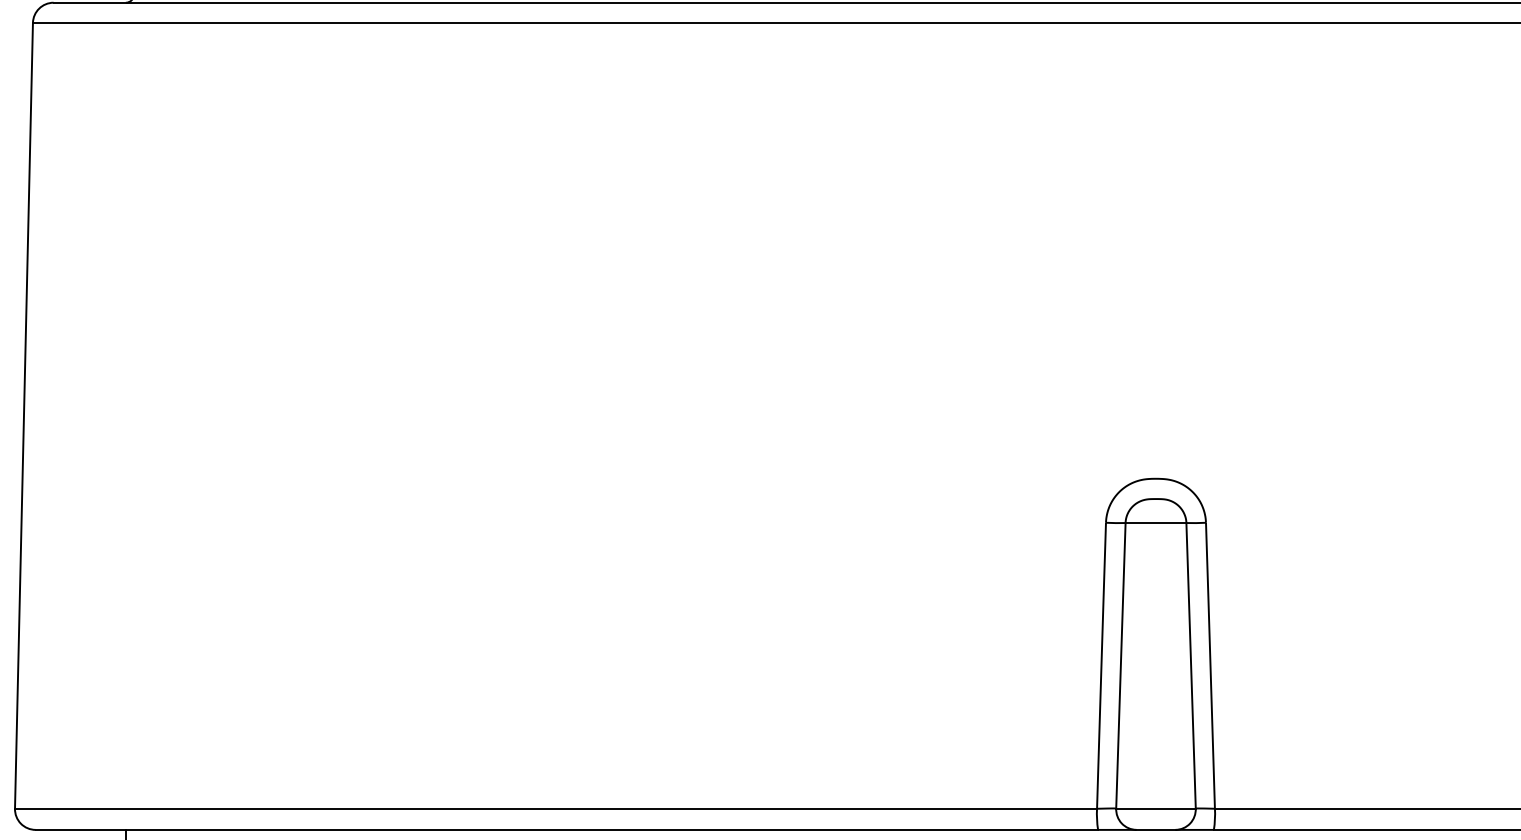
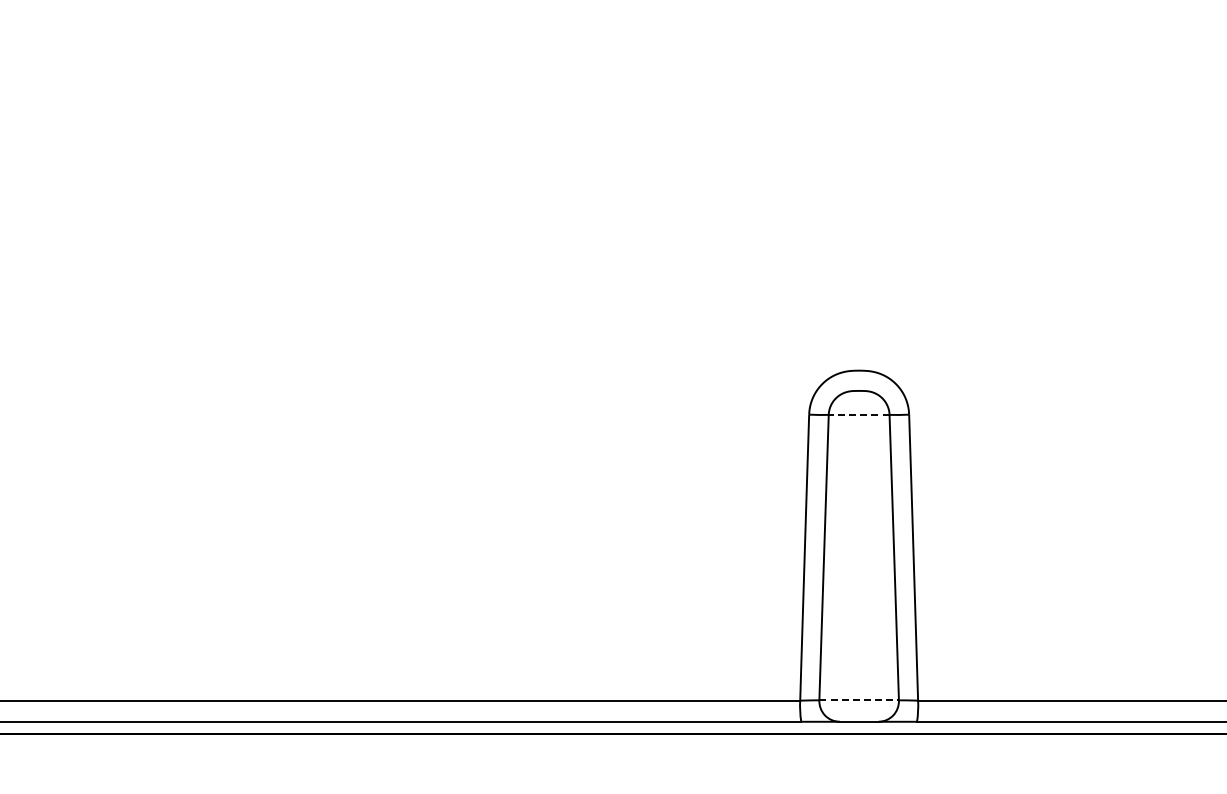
line: (1155, 522) -> (858, 414), solid -> dashed
line: (1156, 808) -> (859, 700), solid -> dashed

